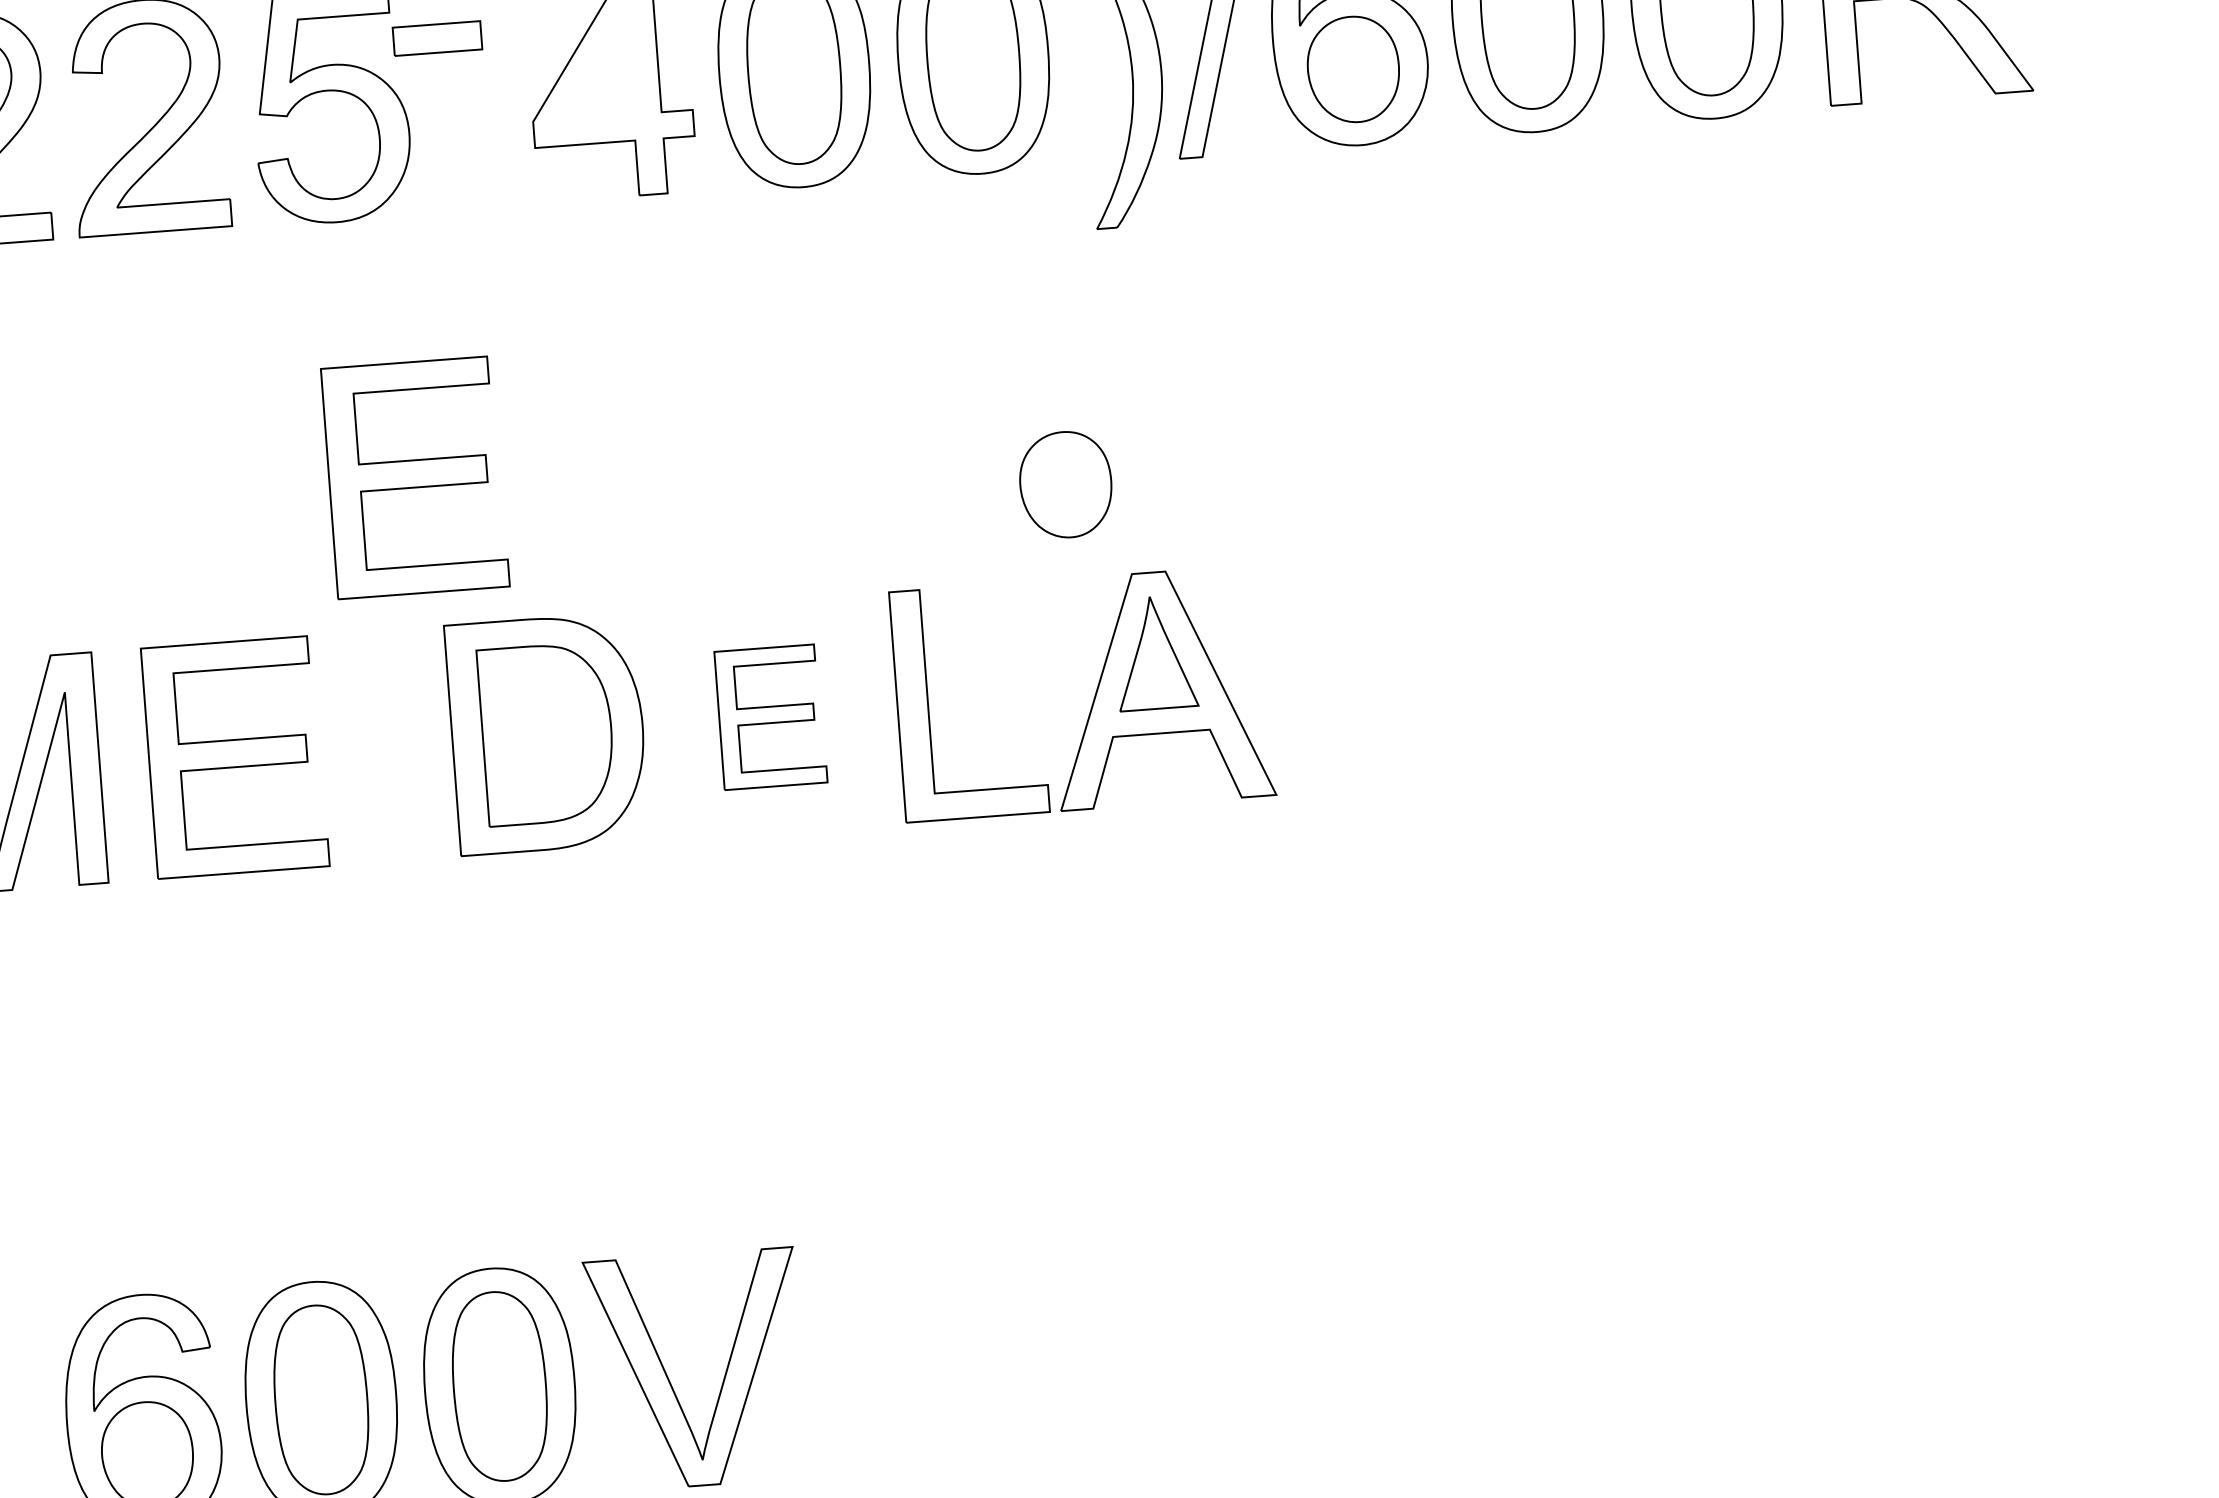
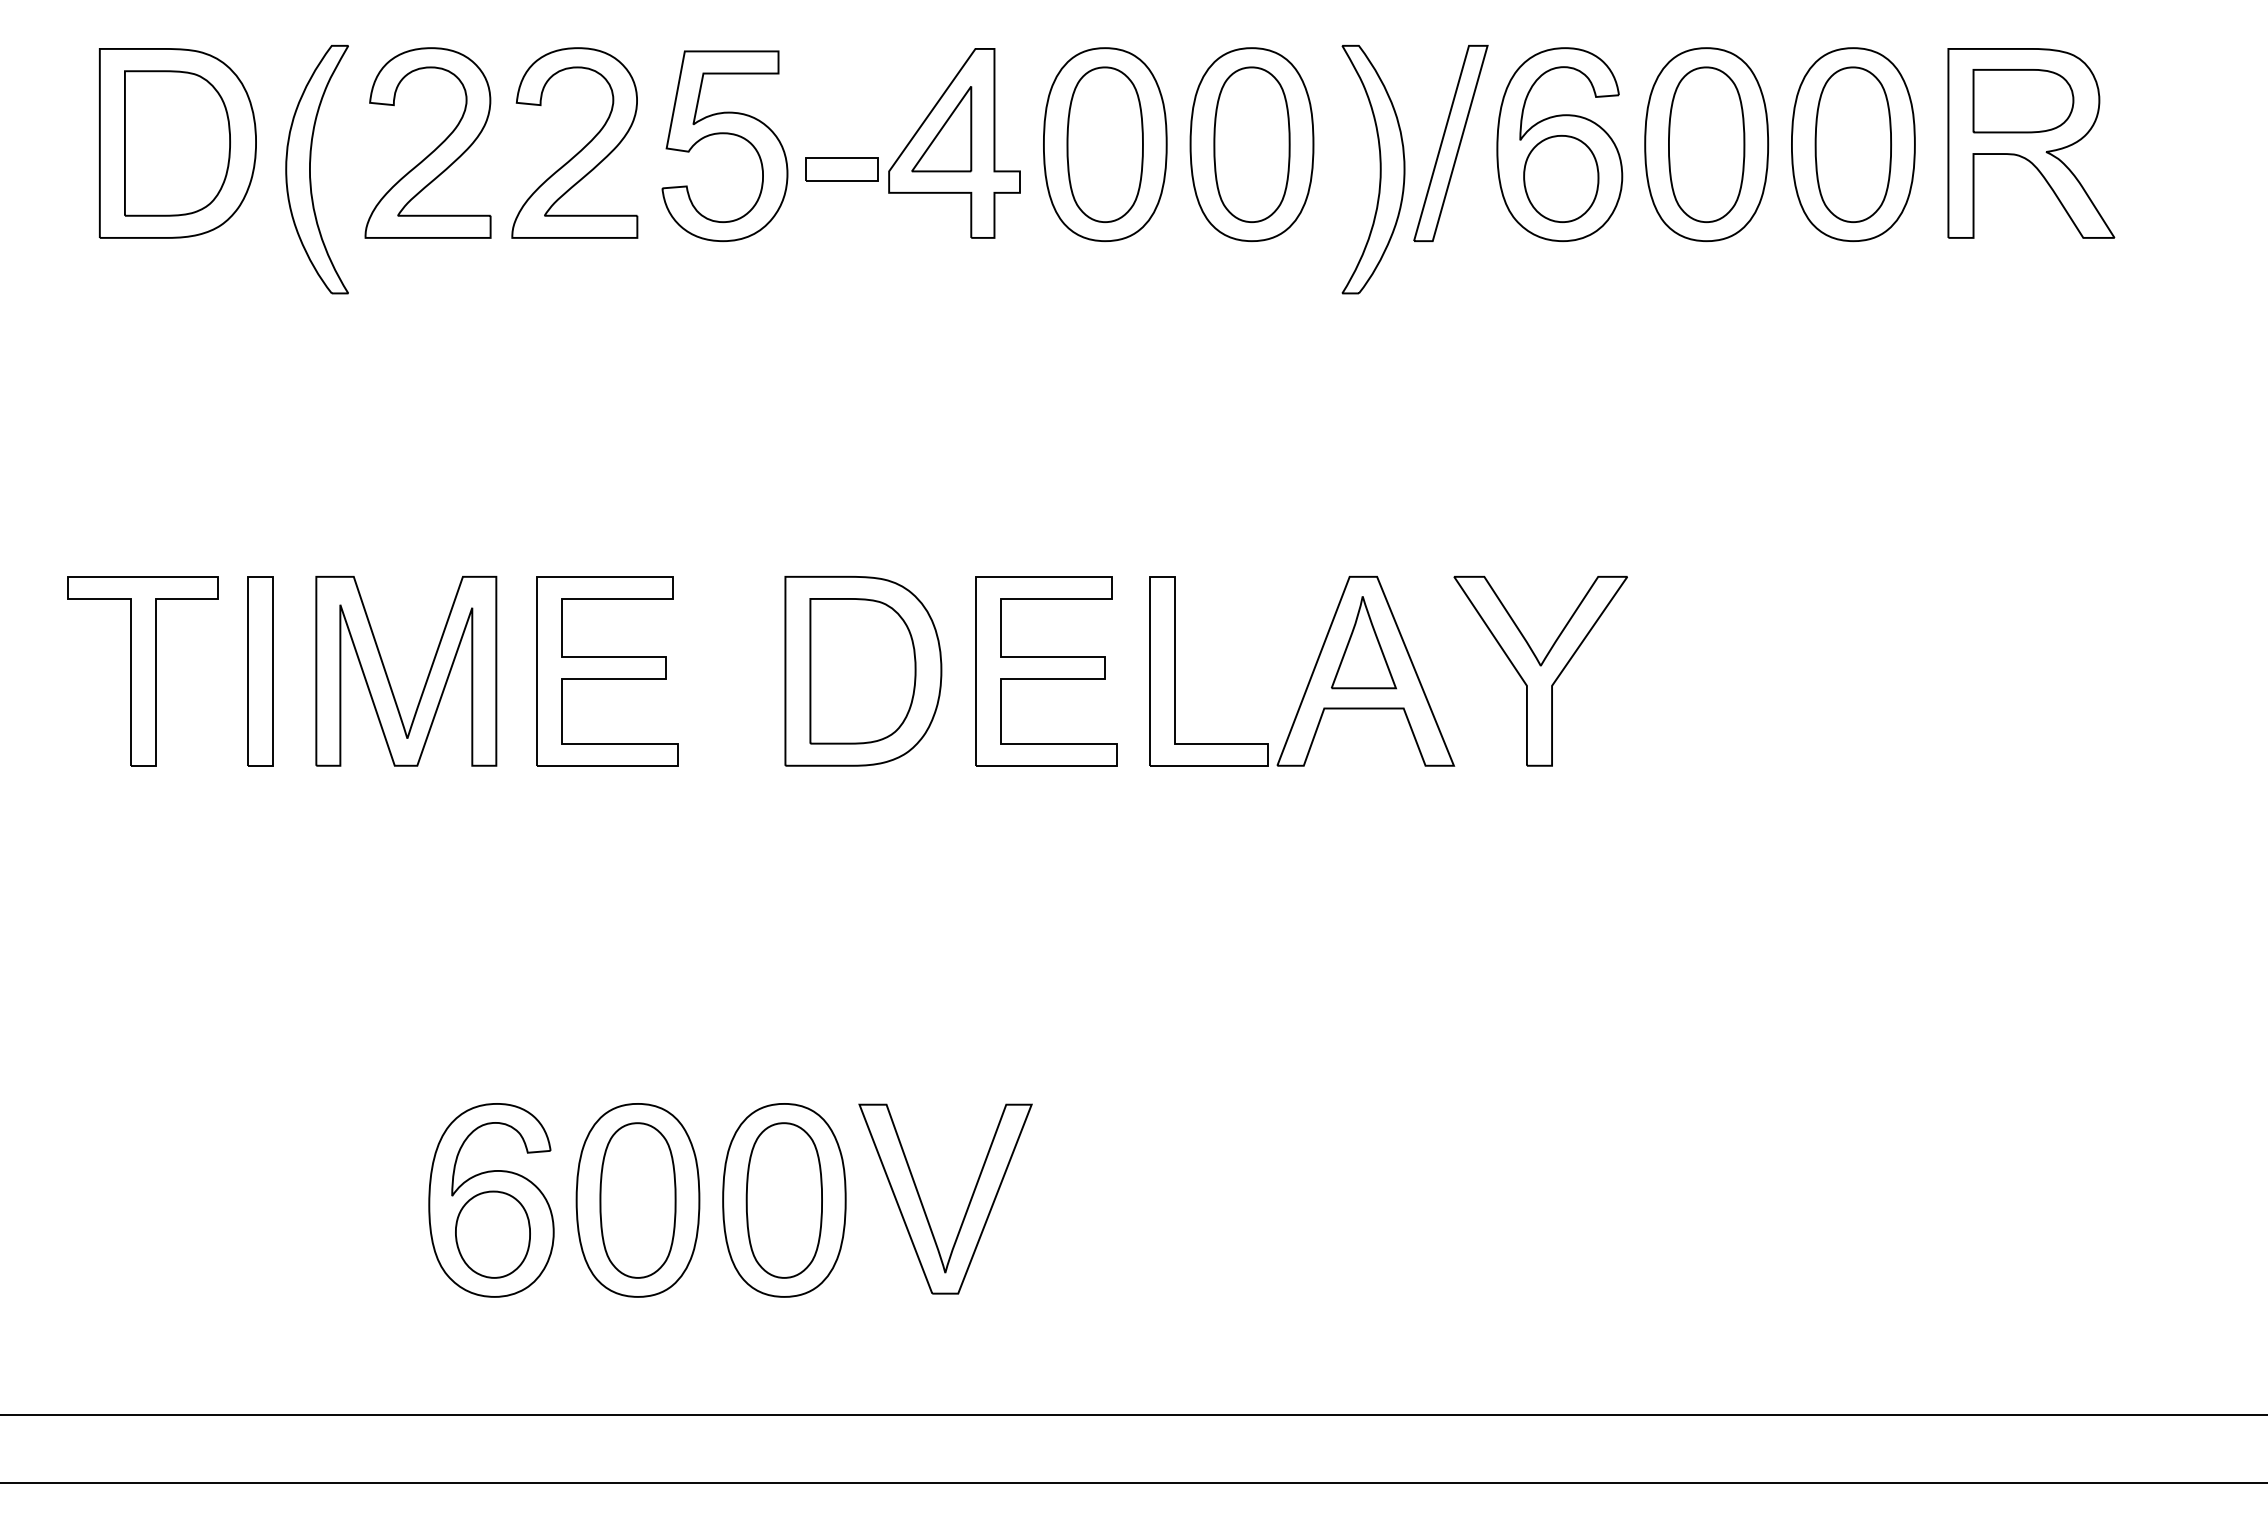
part: (436, 38) -> (841, 169), moved
part: (593, 66) -> (941, 129), added
part: (415, 477) -> (771, 454), removed
part: (1066, 484) -> (1301, 499), removed
part: (1373, 672) -> (1540, 671), added
part: (770, 717) -> (1046, 671), size x1.67

